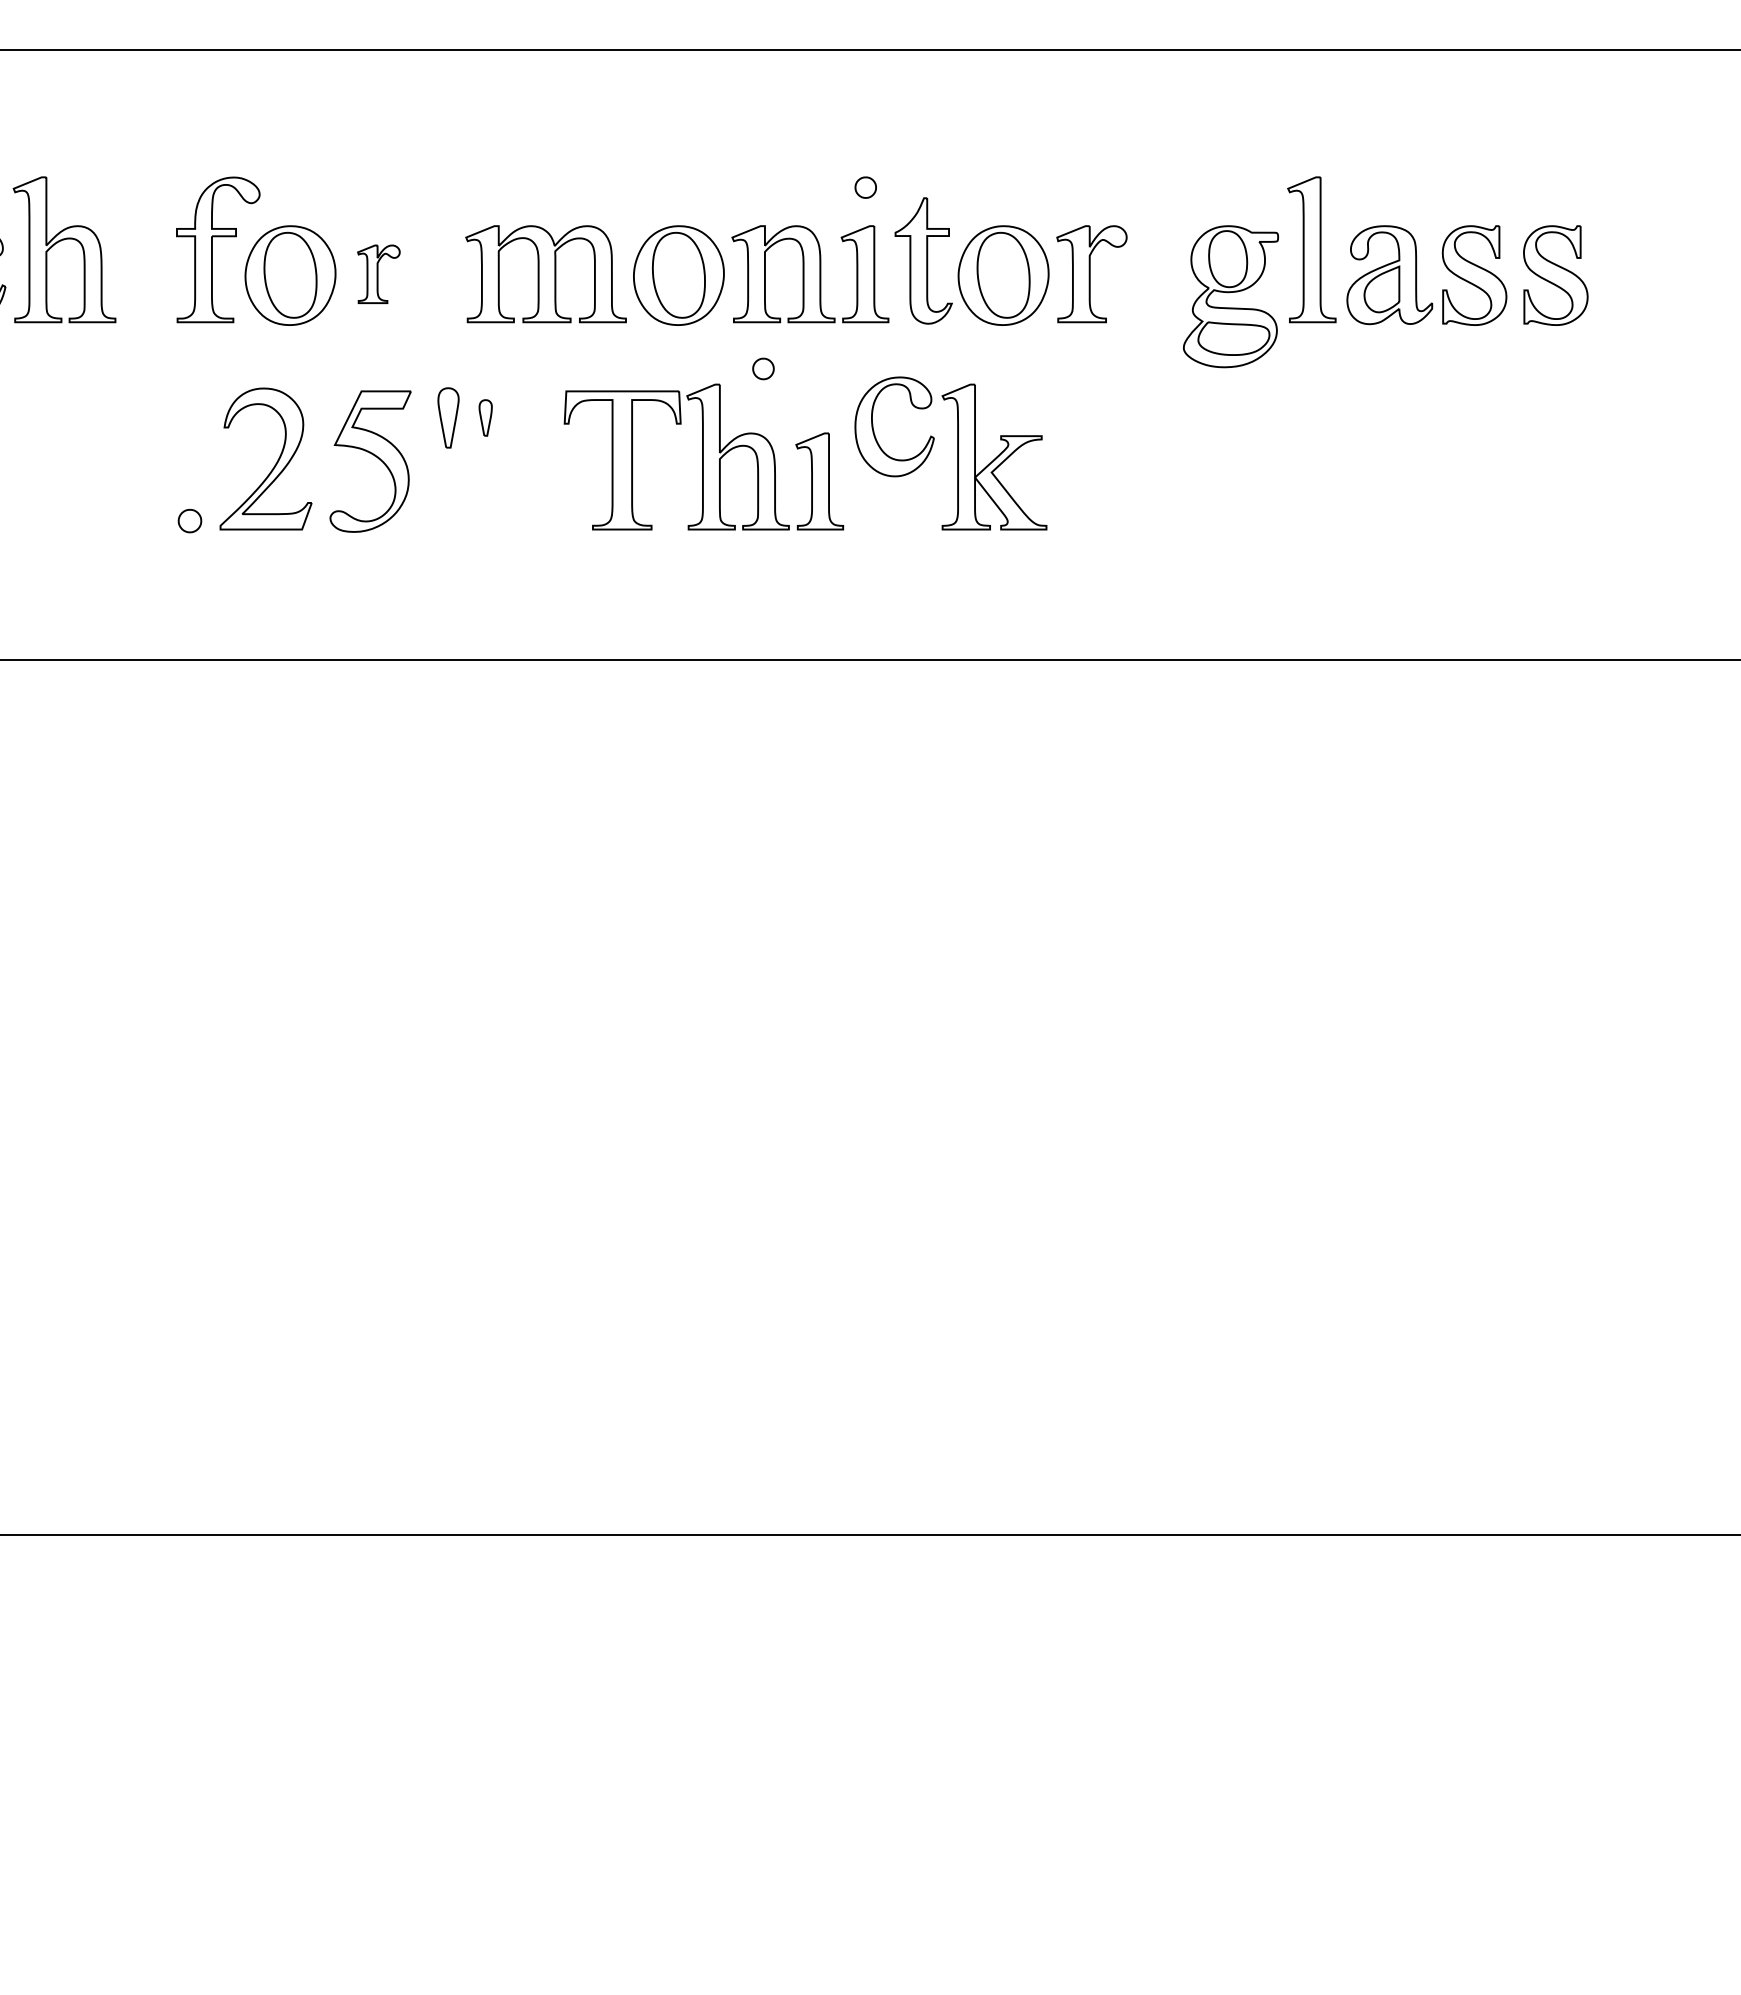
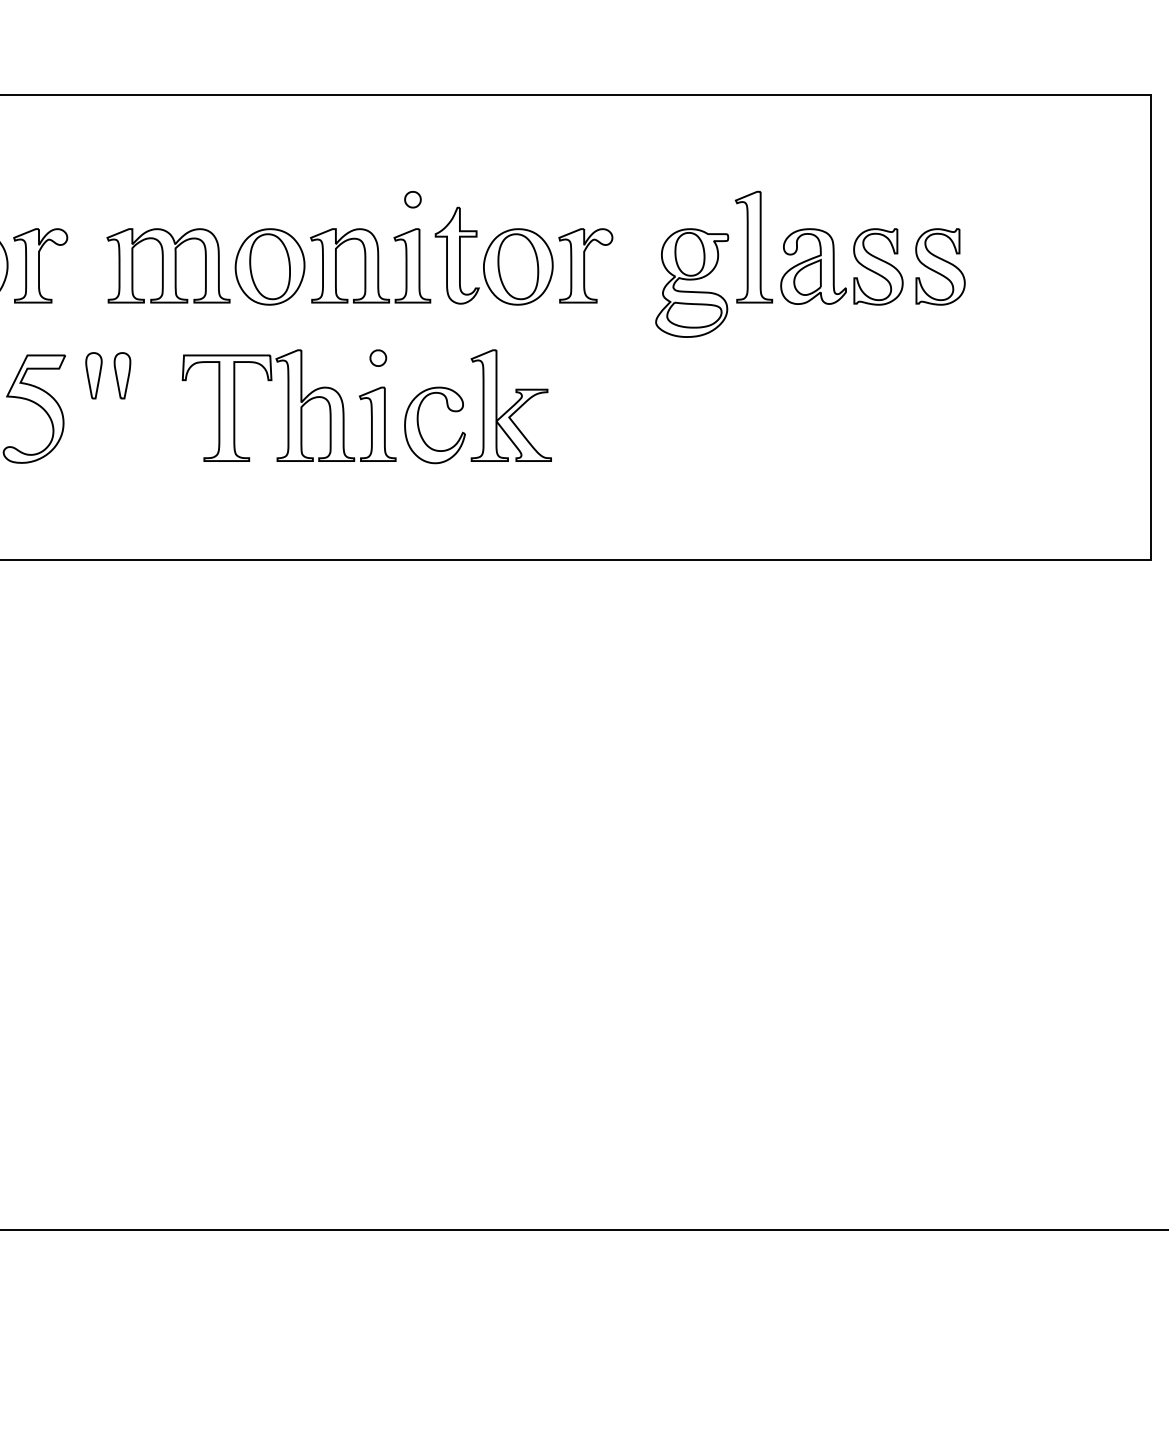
part: (378, 274) -> (40, 266), size x1.67
part: (763, 368) -> (378, 357), moved
part: (485, 417) -> (122, 375), size x1.67
part: (874, 430) -> (419, 428), moved

